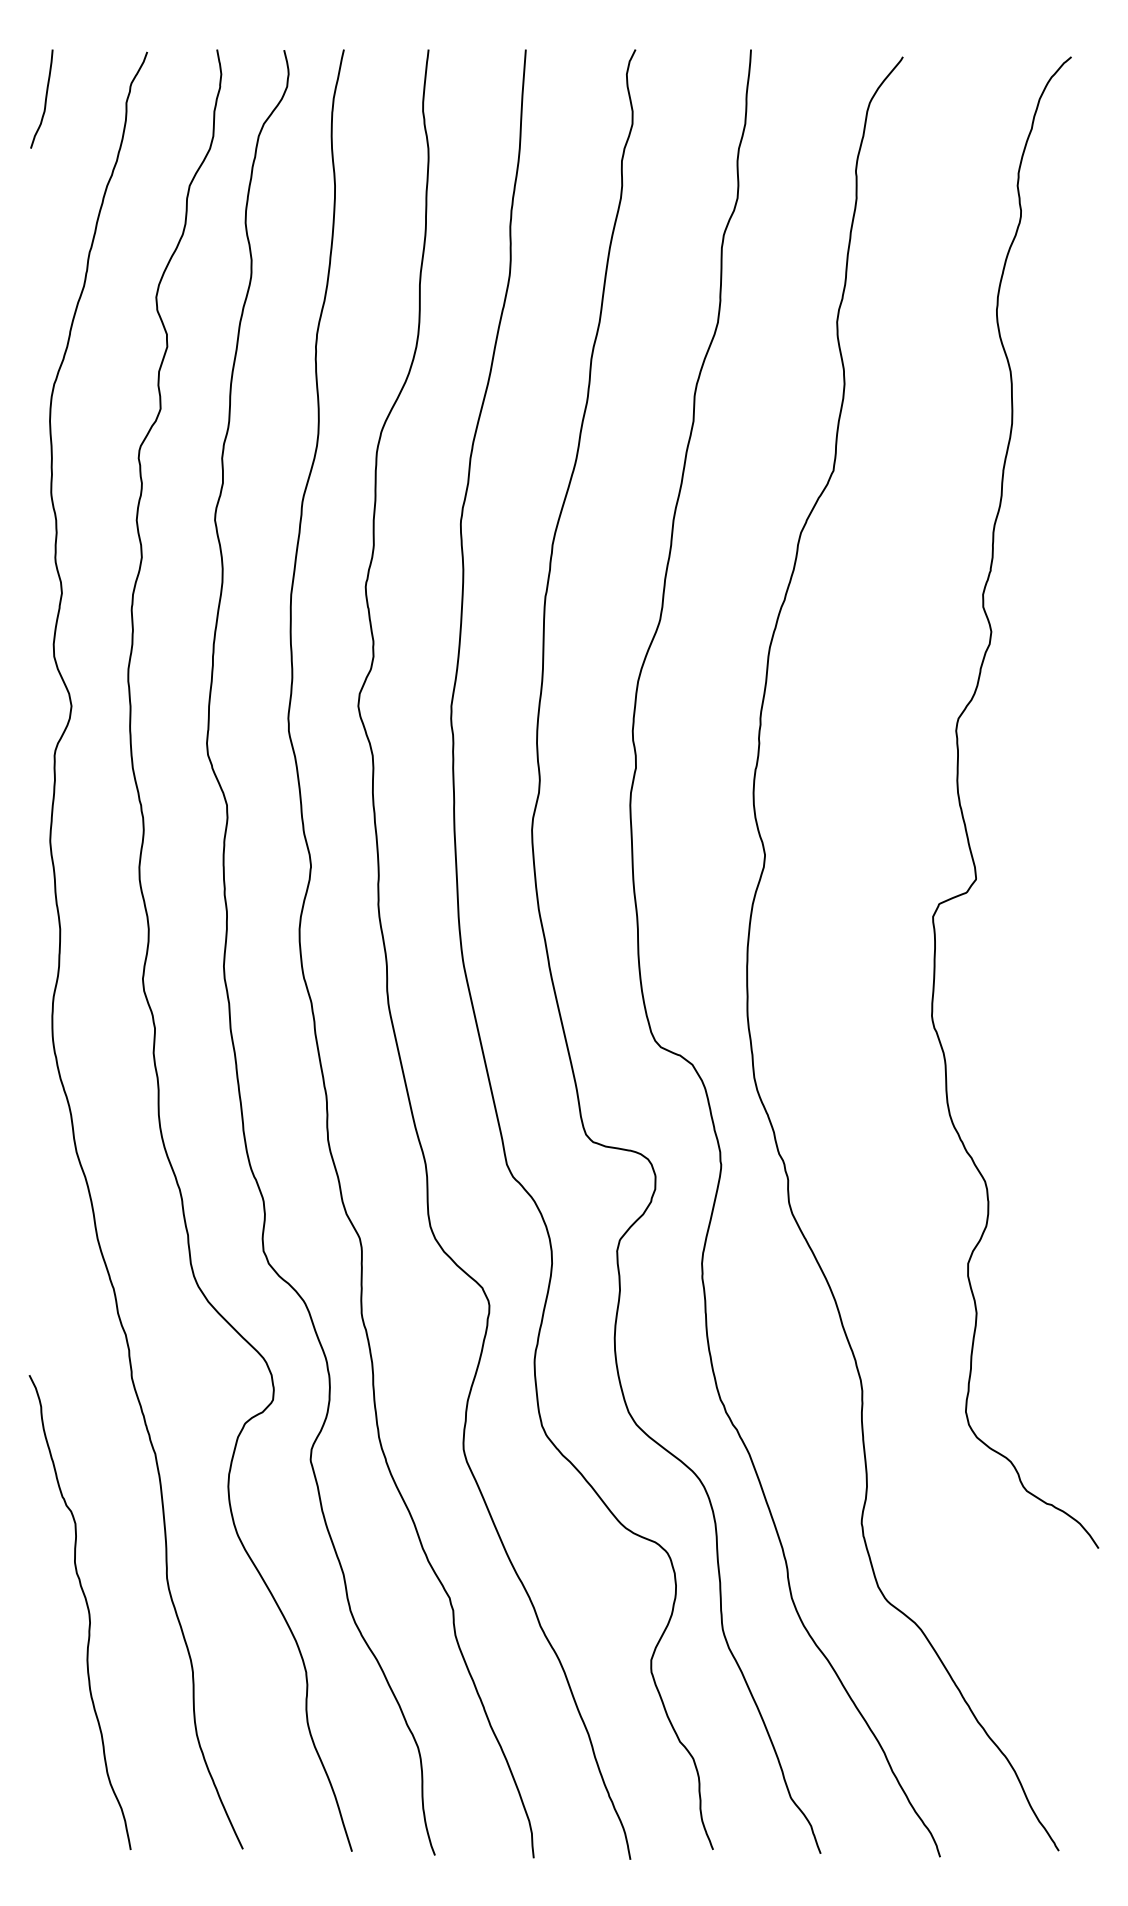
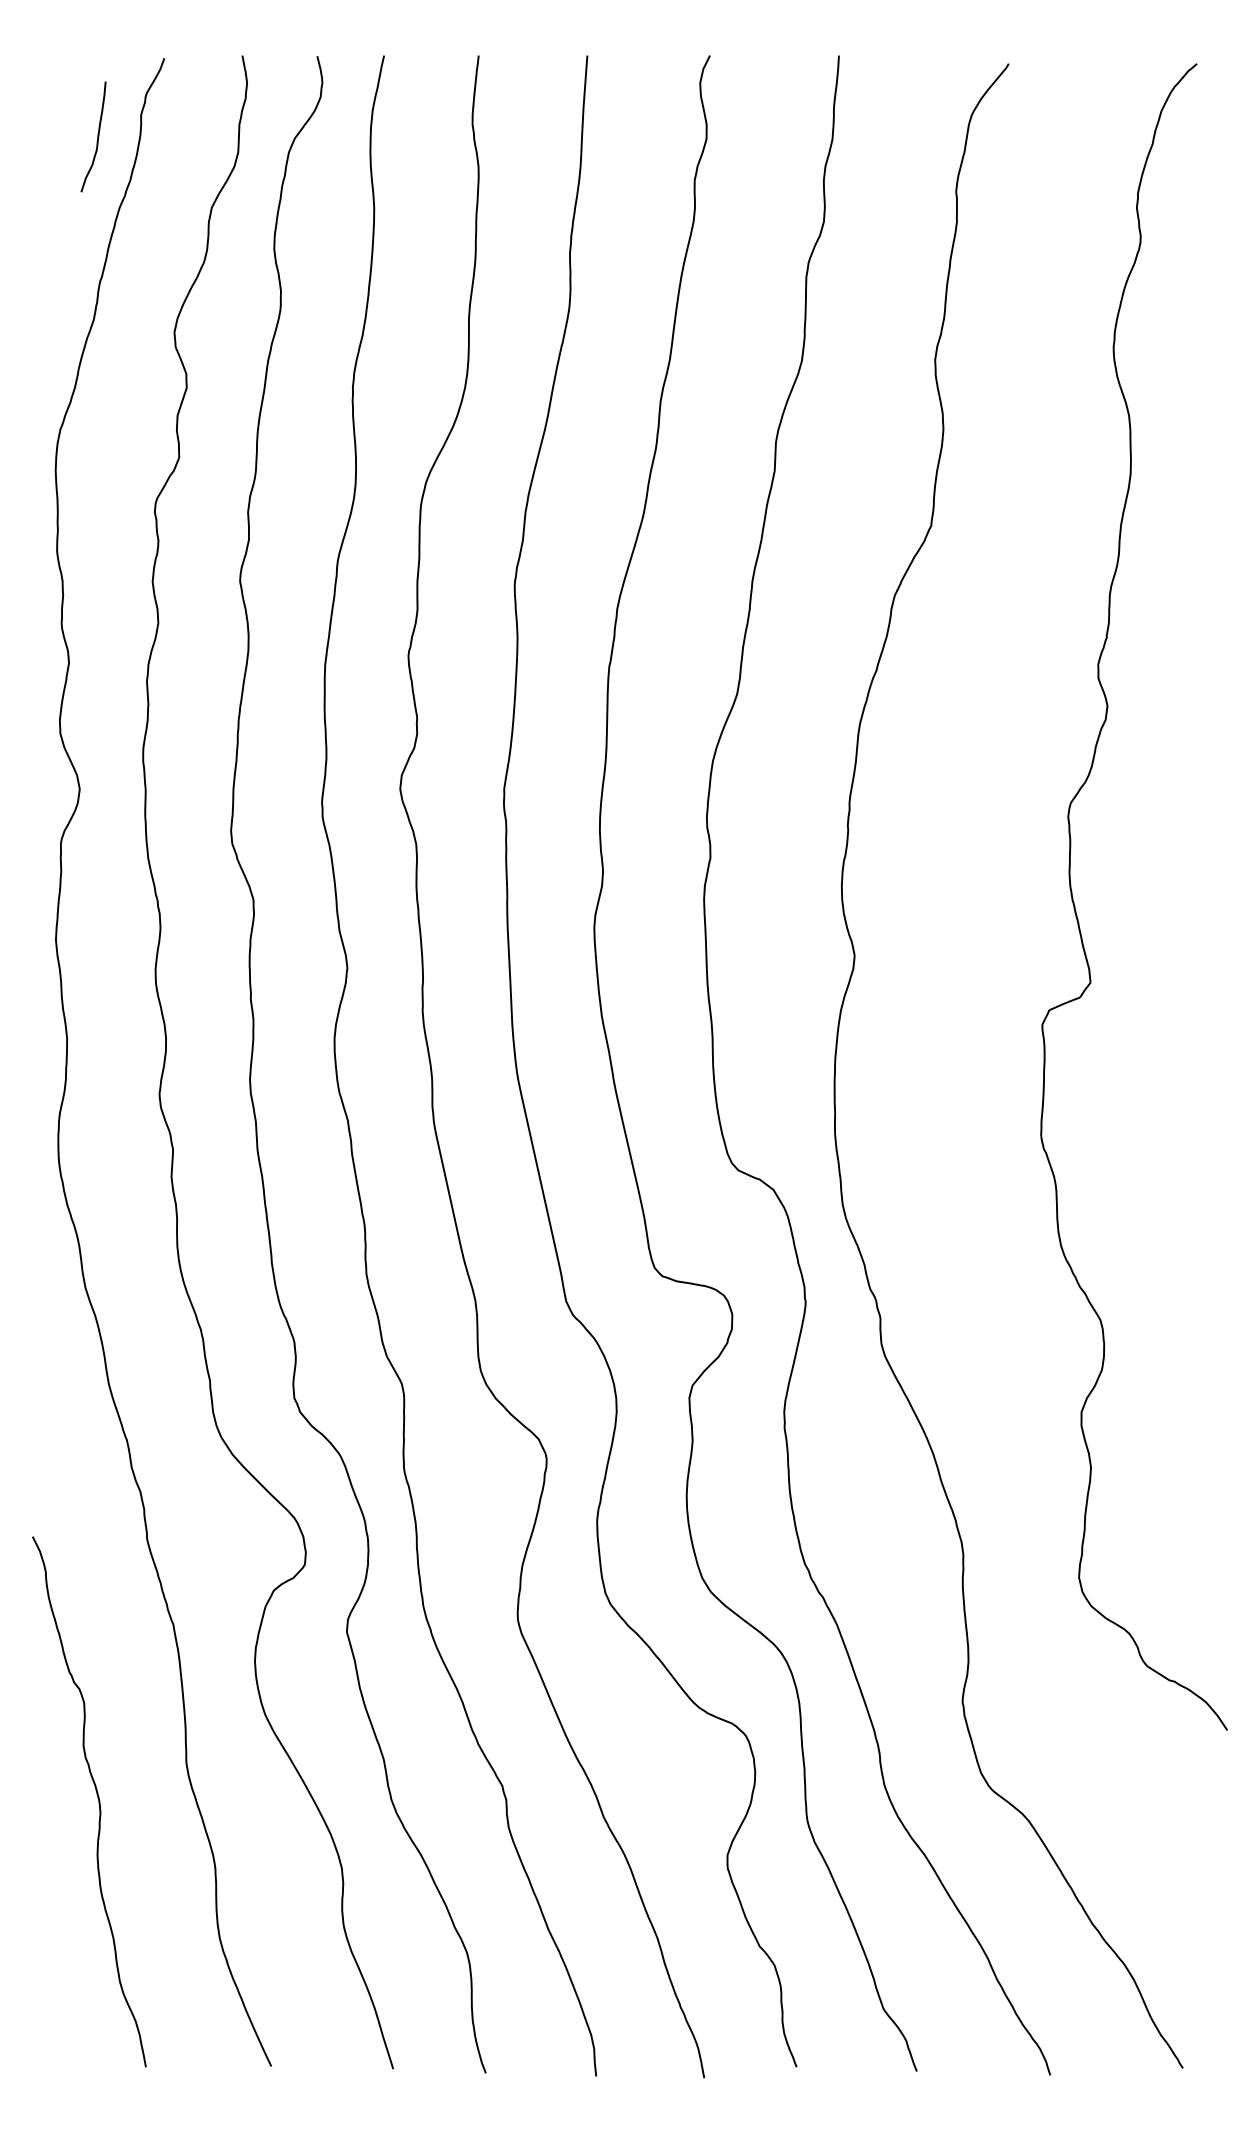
curve: (45, 98) -> (97, 136), moved

